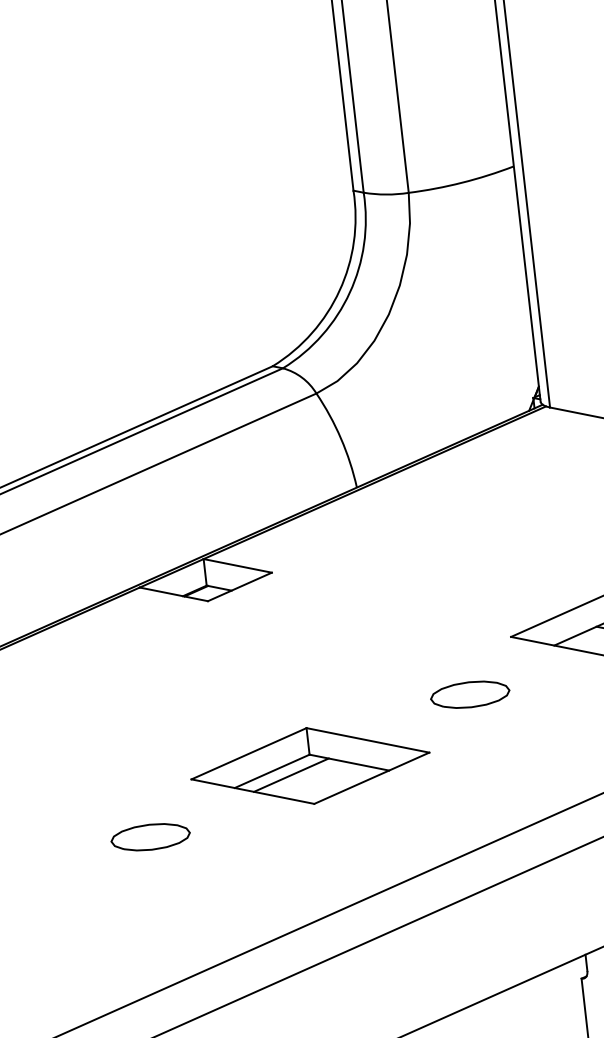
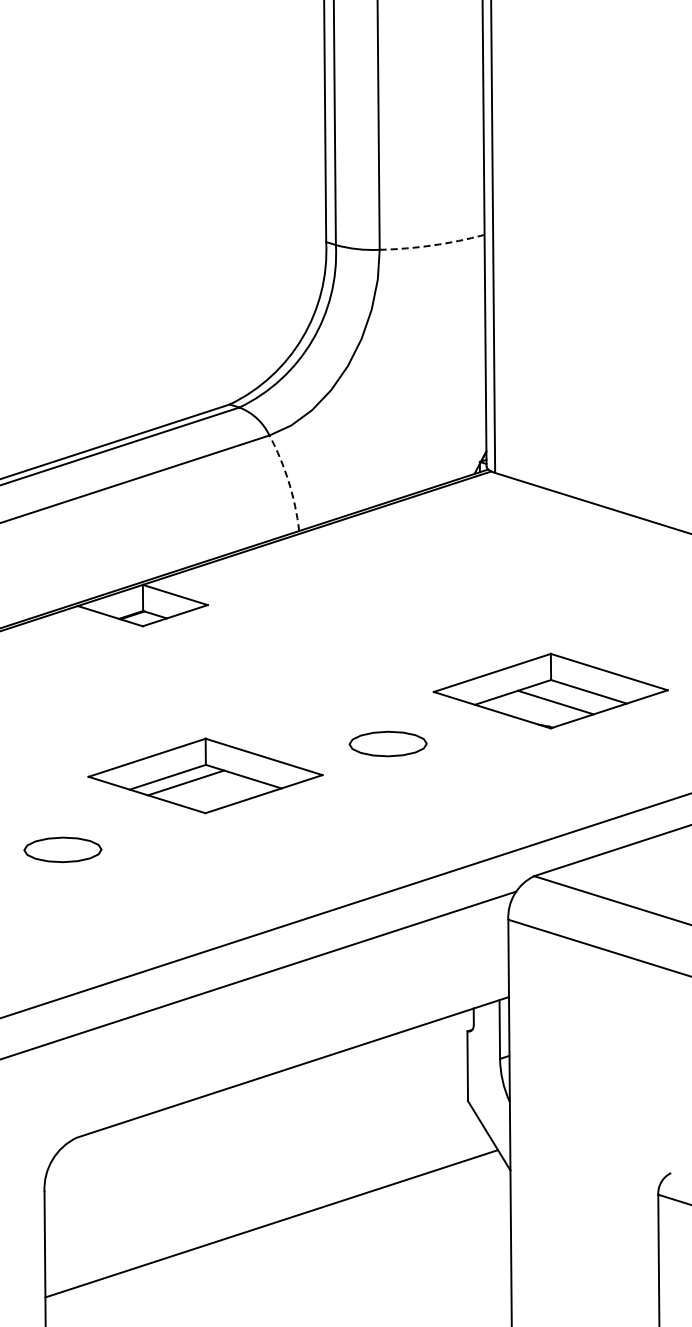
arc: (462, 182) -> (432, 245), solid -> dashed
arc: (340, 438) -> (288, 481), solid -> dashed
part: (310, 765) -> (205, 775), moved

